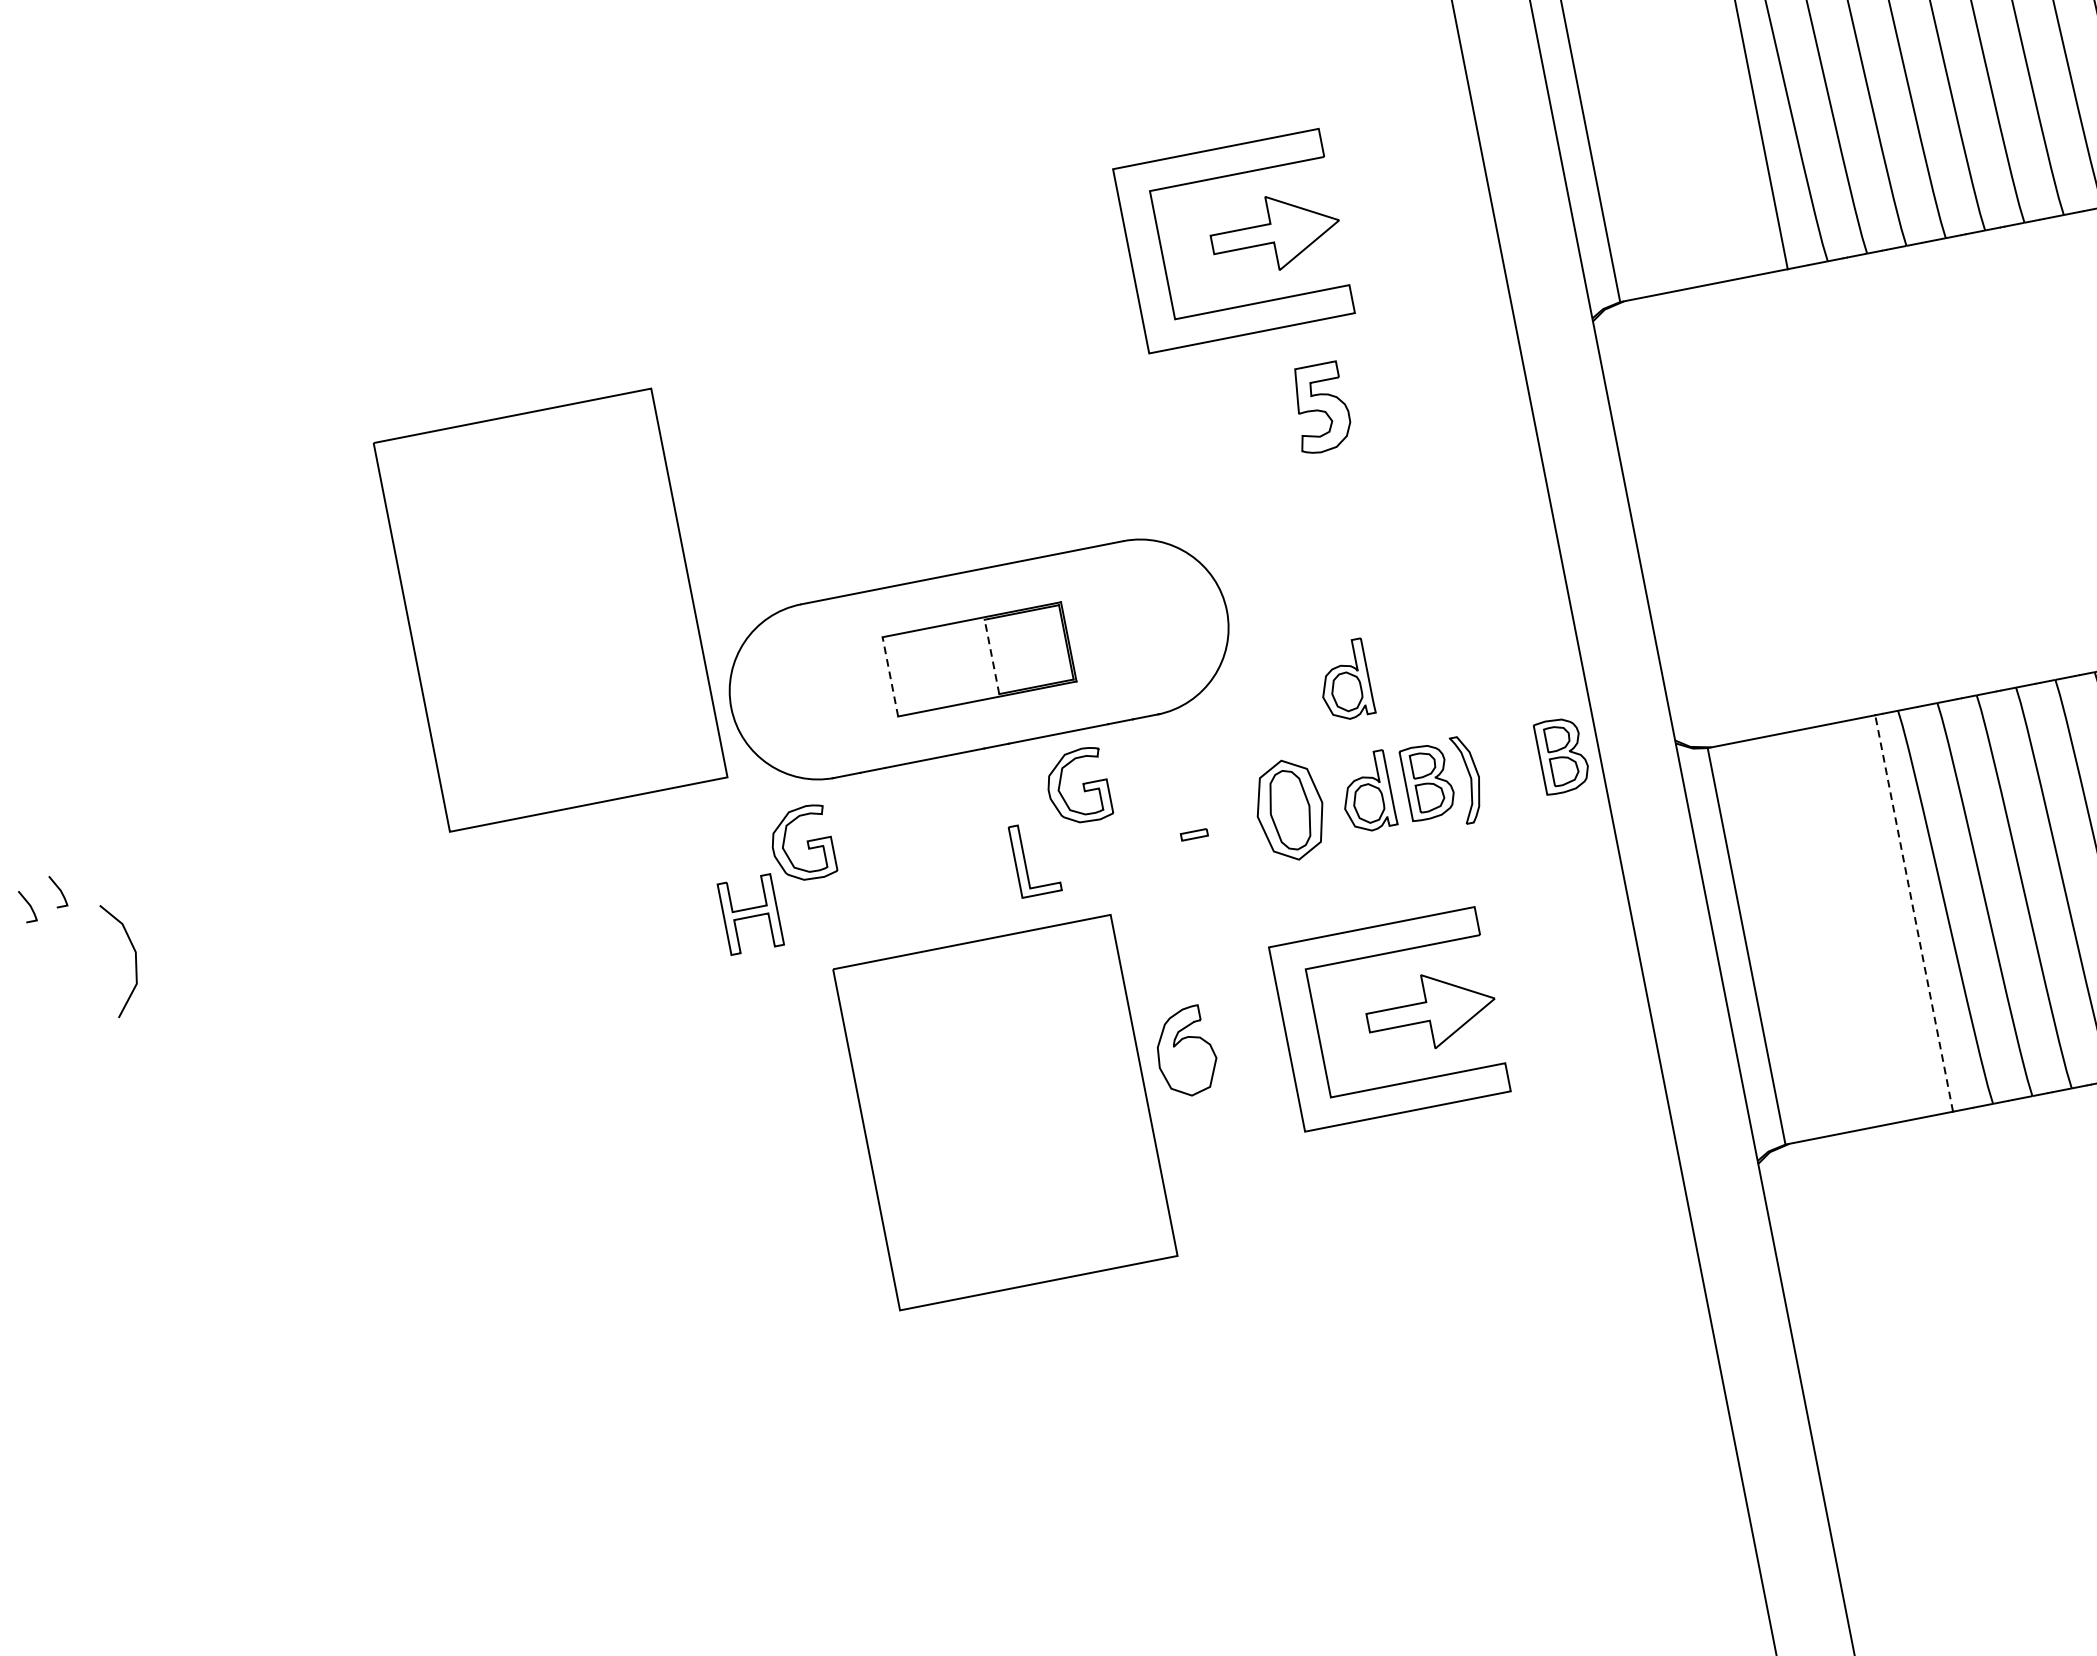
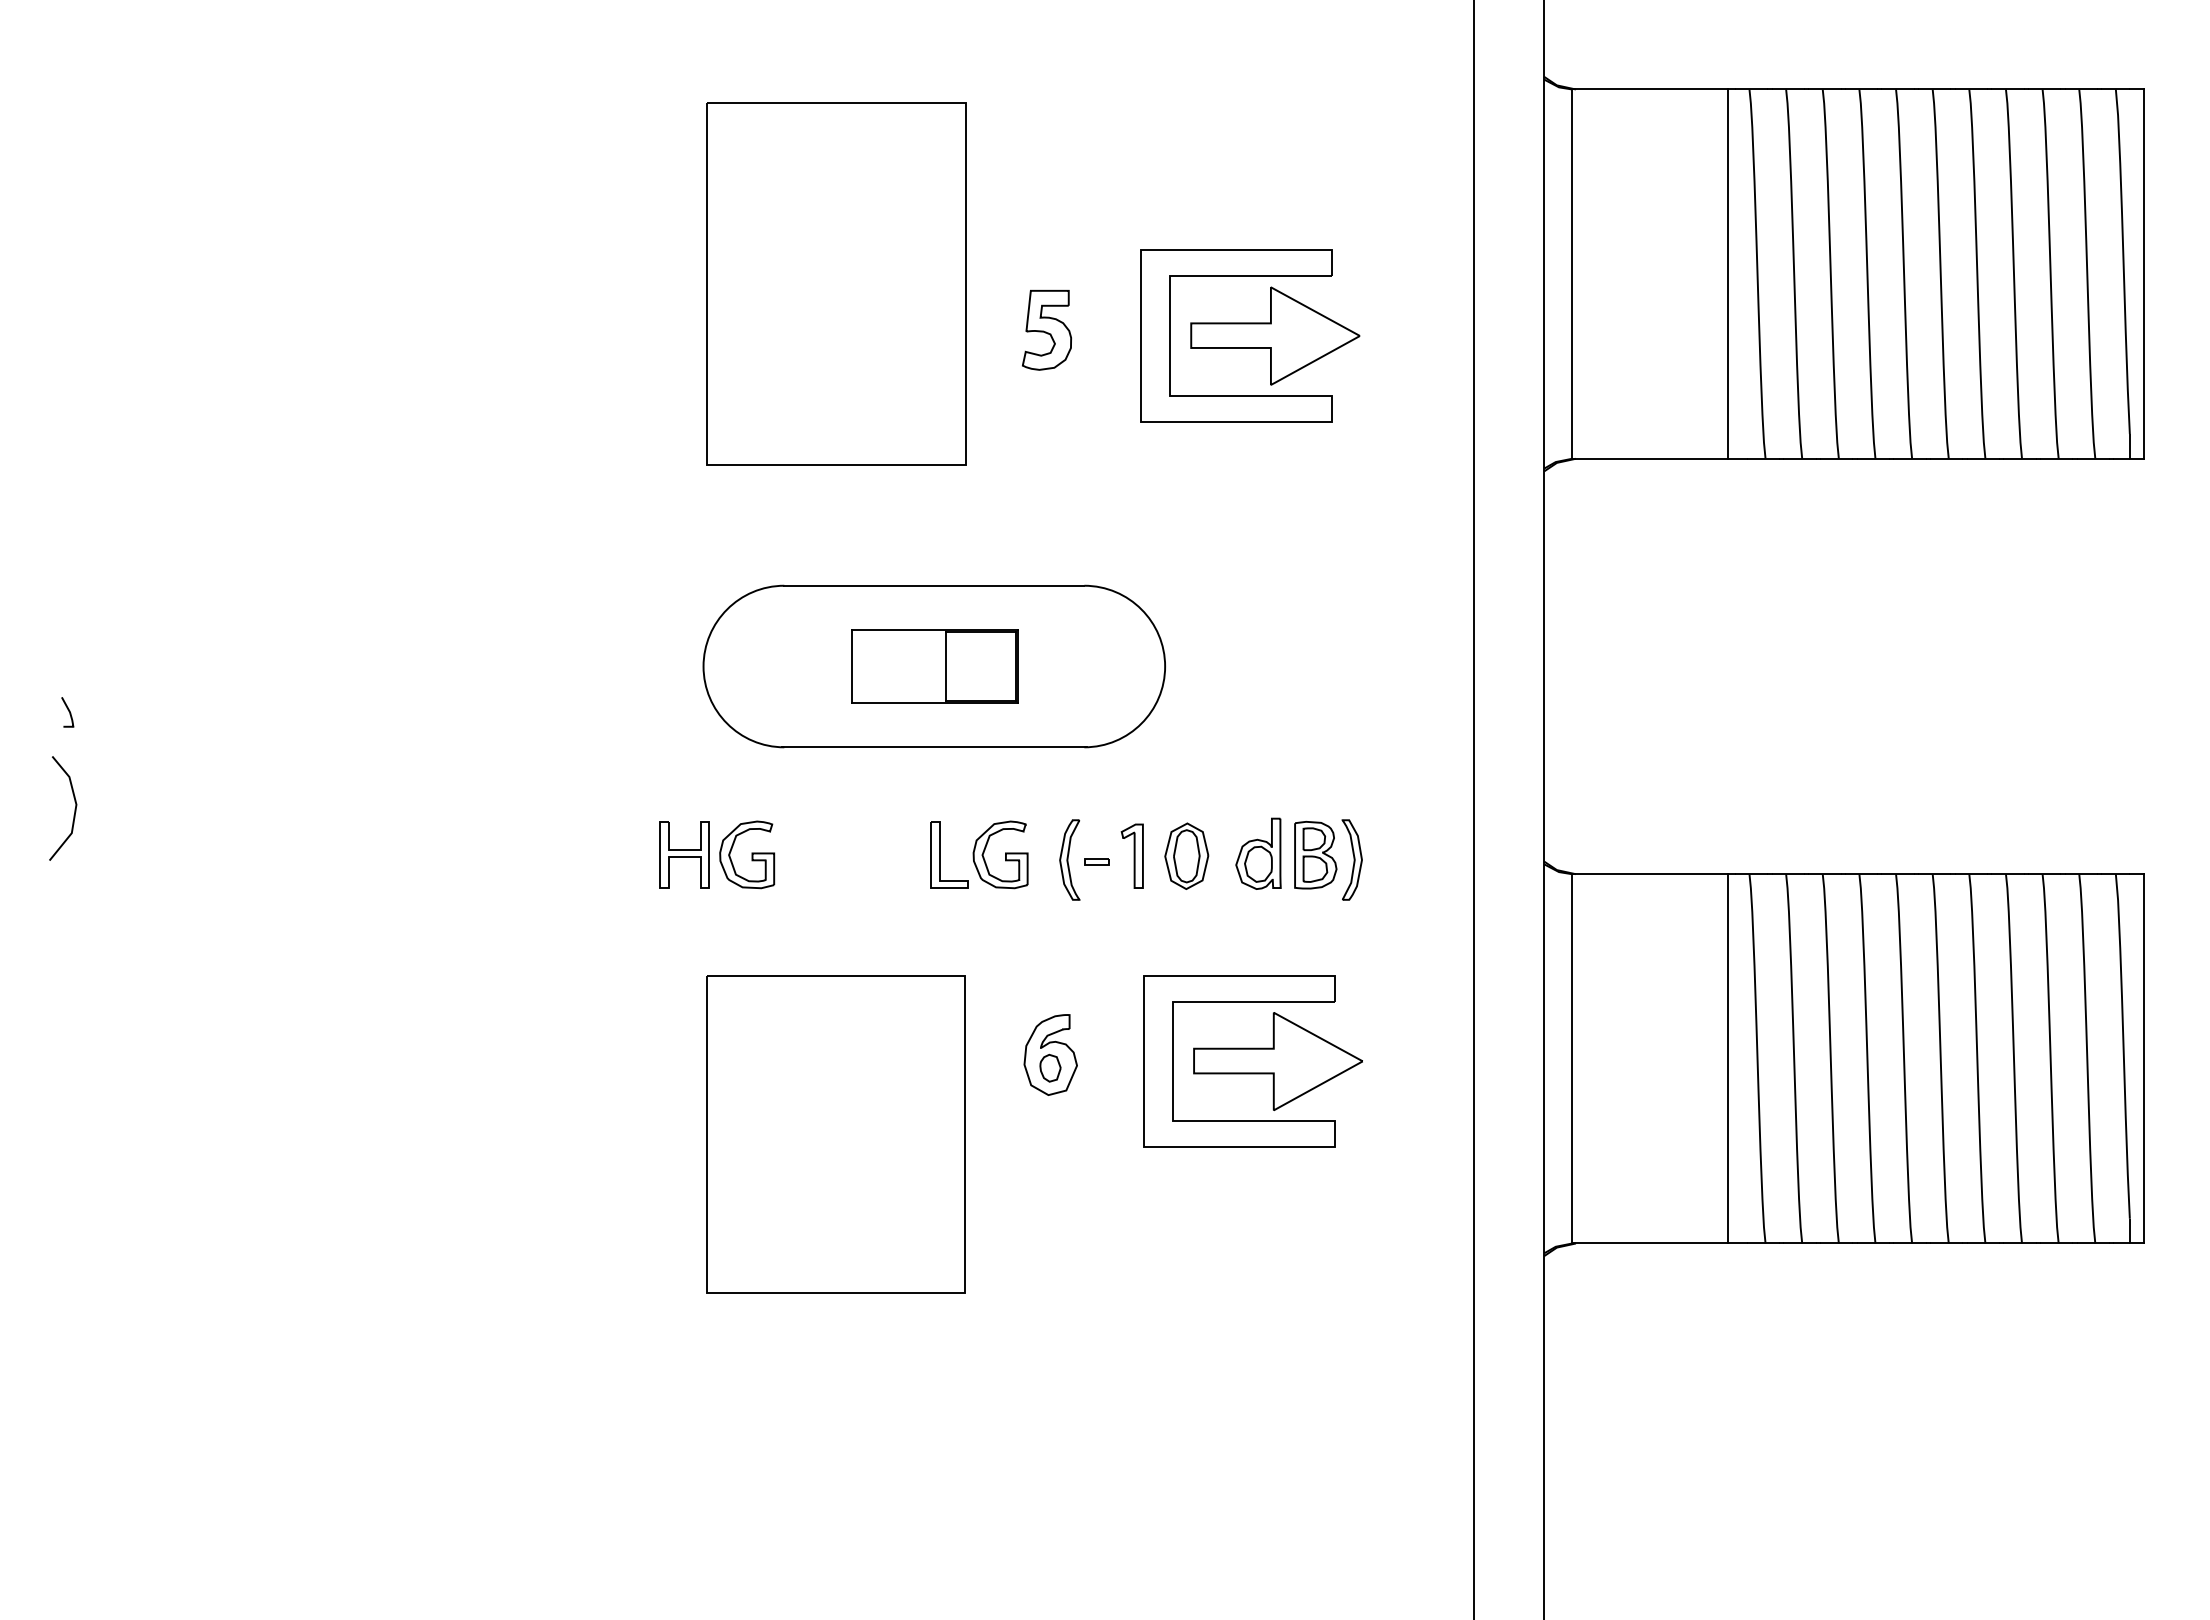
part: (1275, 232) -> (1275, 335), size x1.43
part: (1320, 408) -> (1046, 330), moved
part: (550, 609) -> (836, 283), moved
line: (992, 656) -> (946, 666), dashed -> solid
line: (890, 676) -> (851, 666), dashed -> solid
part: (1344, 680) -> (1258, 749), removed
part: (1562, 755) -> (1440, 855), removed
part: (1077, 786) -> (1000, 854), moved
part: (1289, 809) -> (1186, 855), size x0.71
part: (1230, 820) -> (1131, 855), added
part: (1164, 838) -> (1069, 859), added
part: (802, 843) -> (747, 854), moved
curve: (28, 905) -> (38, 719), removed
line: (1914, 913) -> (1728, 1058), dashed -> solid
line: (134, 956) -> (74, 808), moved
part: (1430, 1011) -> (1277, 1061), size x1.43
part: (1188, 1065) -> (1050, 1067), added
part: (1004, 1112) -> (835, 1134), moved

